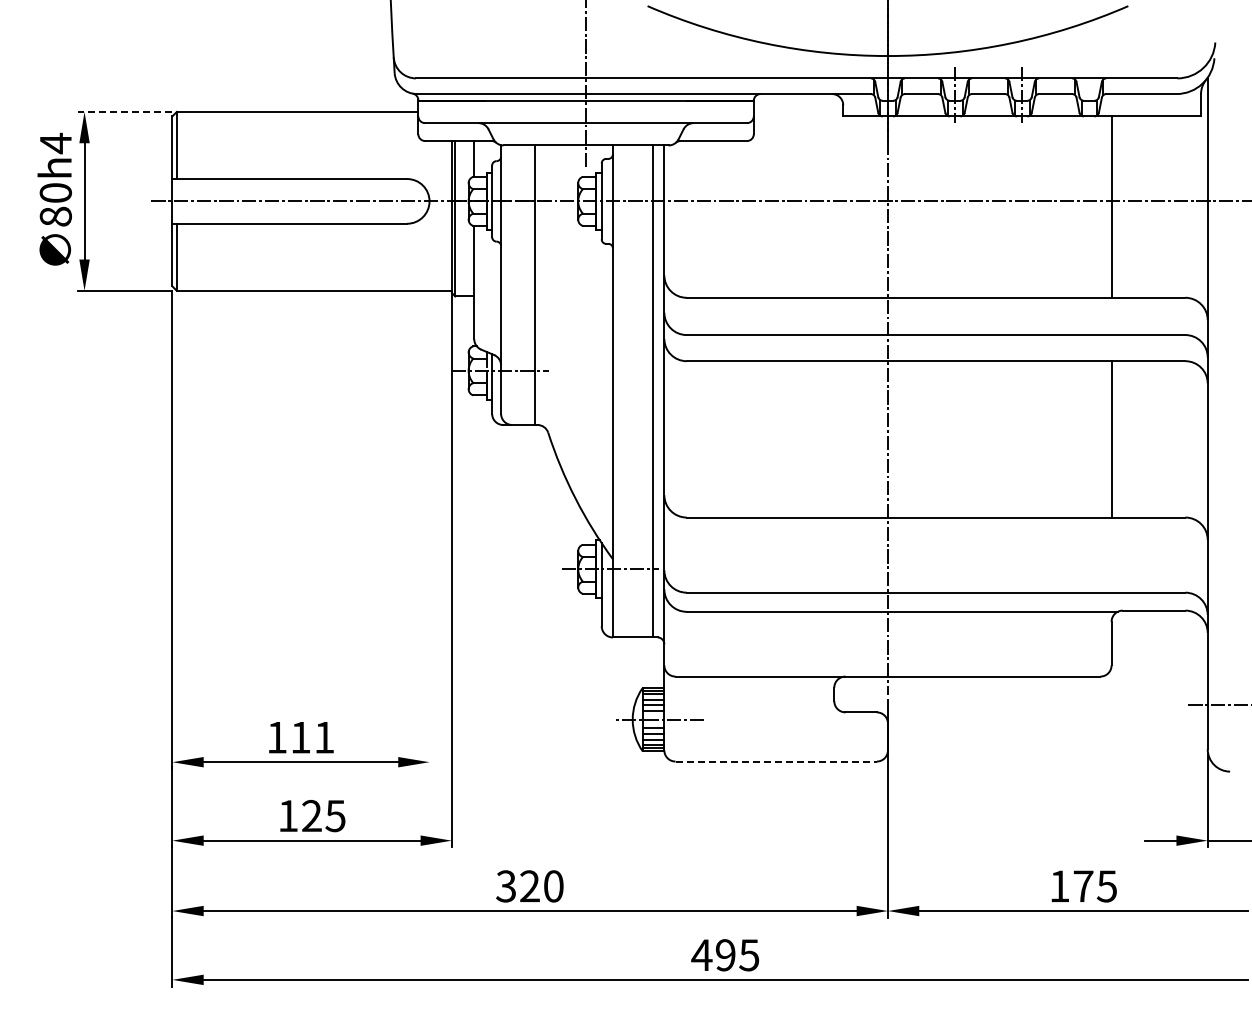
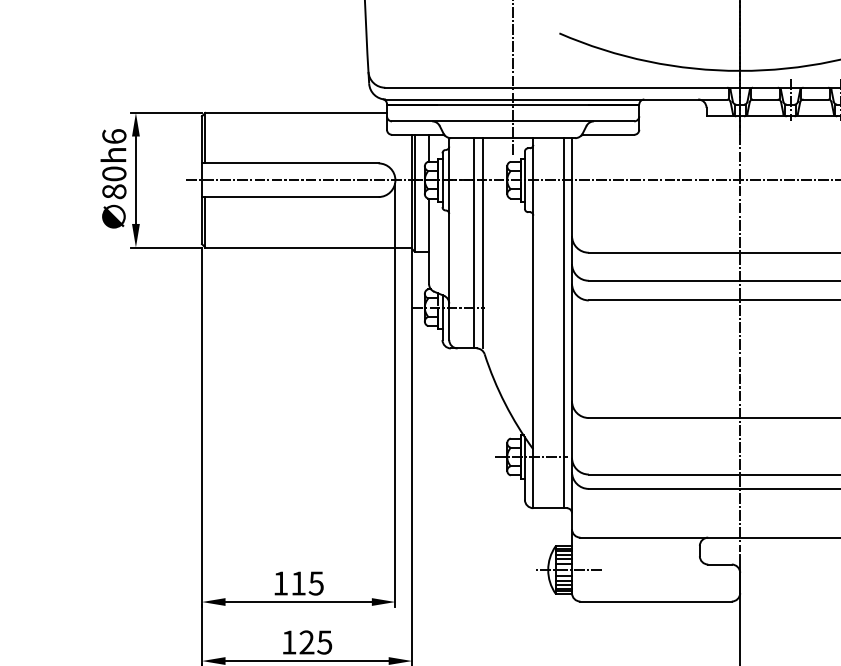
line: (124, 111) -> (165, 112), dashed -> solid
text: (55, 143) -> (114, 136), 80h4 -> 80h6
line: (545, 285) -> (482, 243), added
line: (429, 486) -> (395, 394), added
text: (324, 737) -> (316, 583), 111 -> 115
line: (776, 761) -> (656, 601), dashed -> solid

